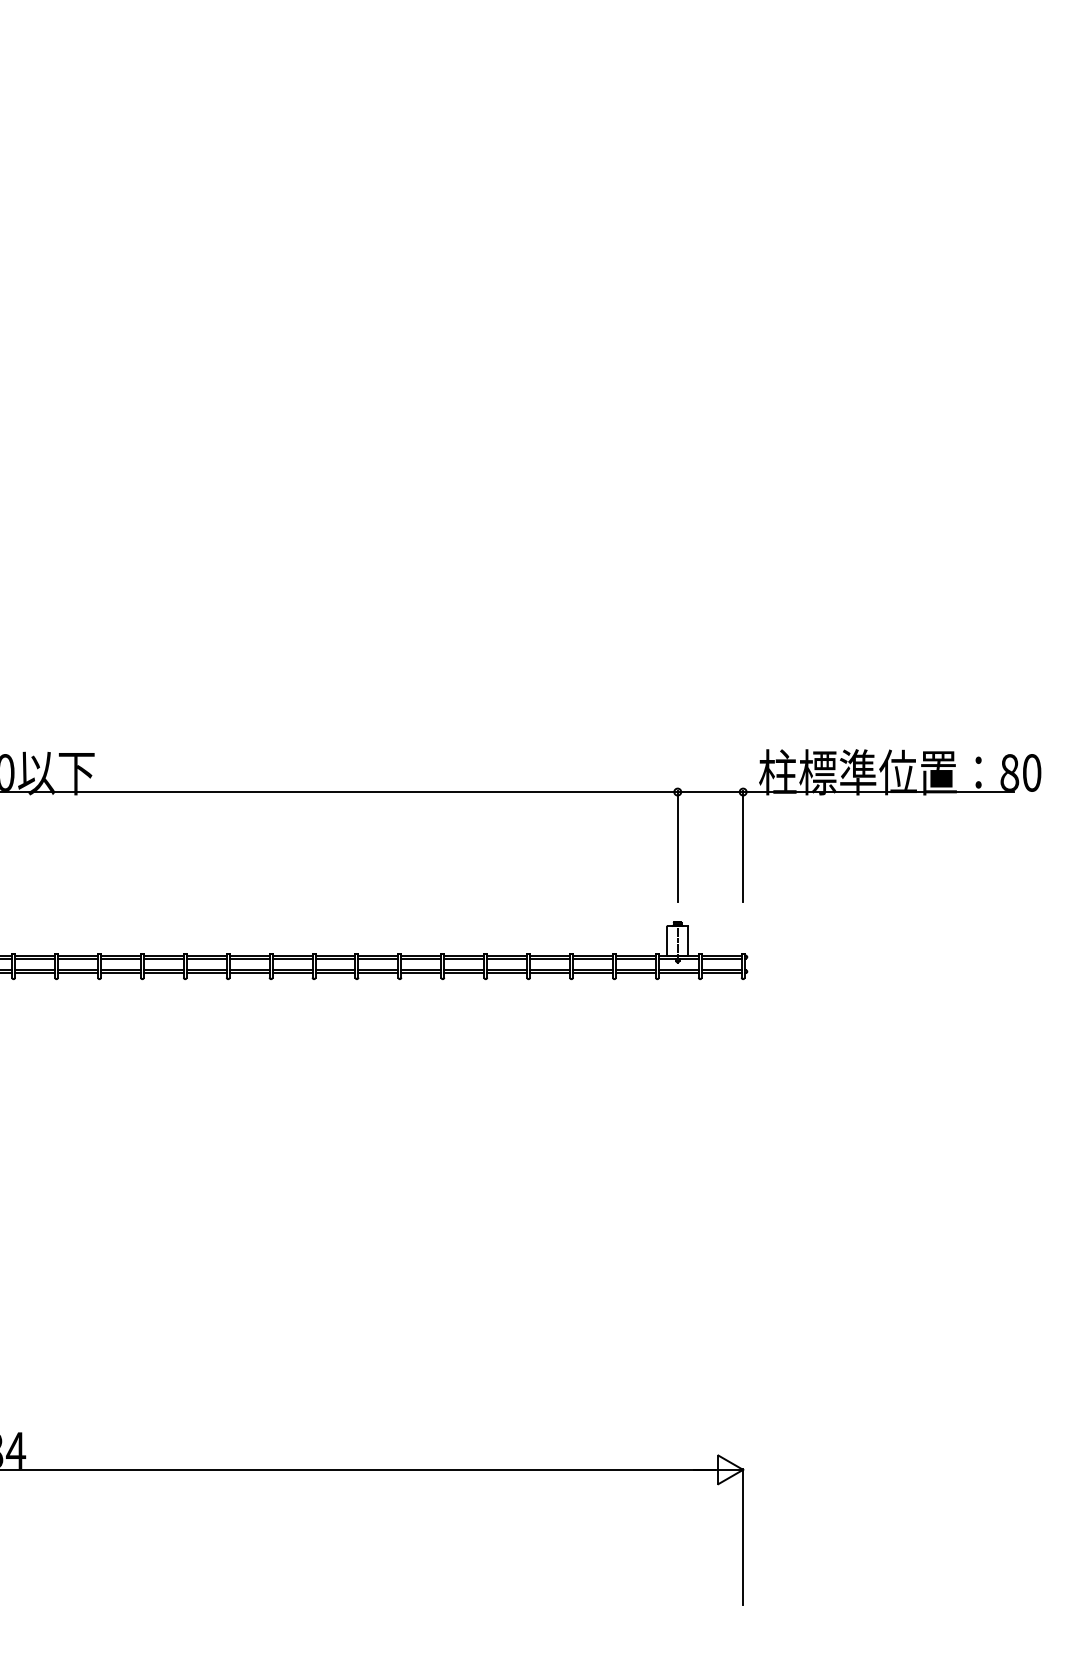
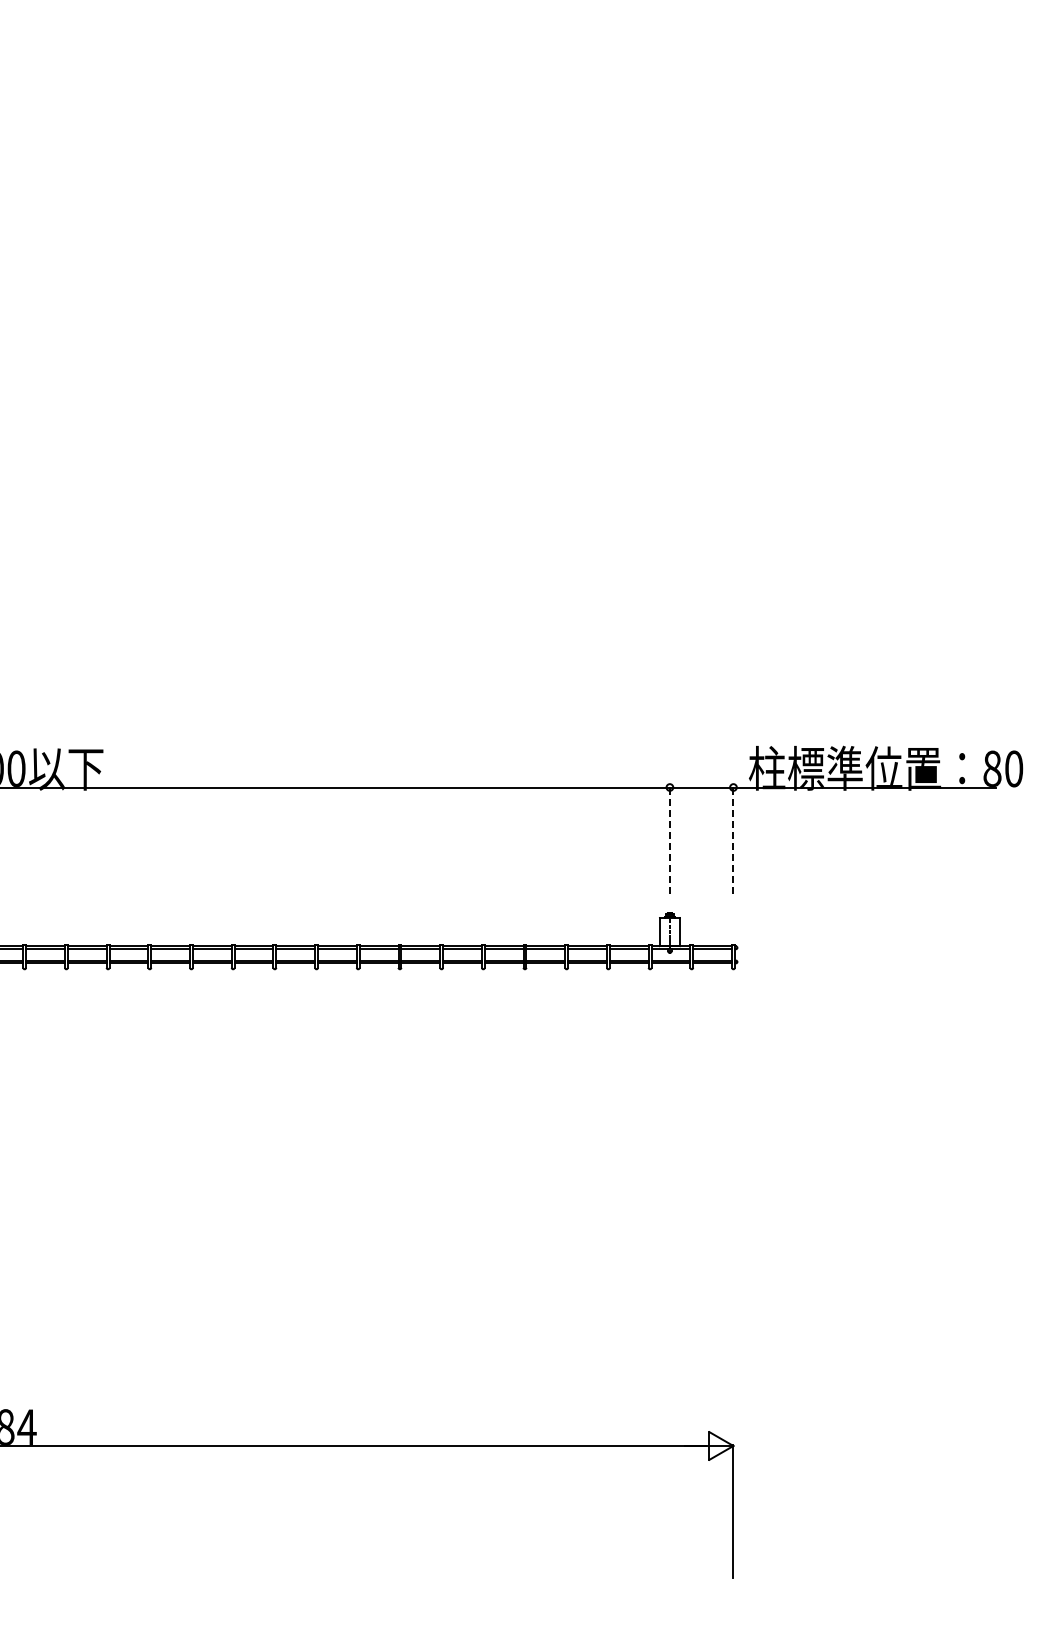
line: (677, 846) -> (669, 840), solid -> dashed
line: (743, 846) -> (733, 840), solid -> dashed

